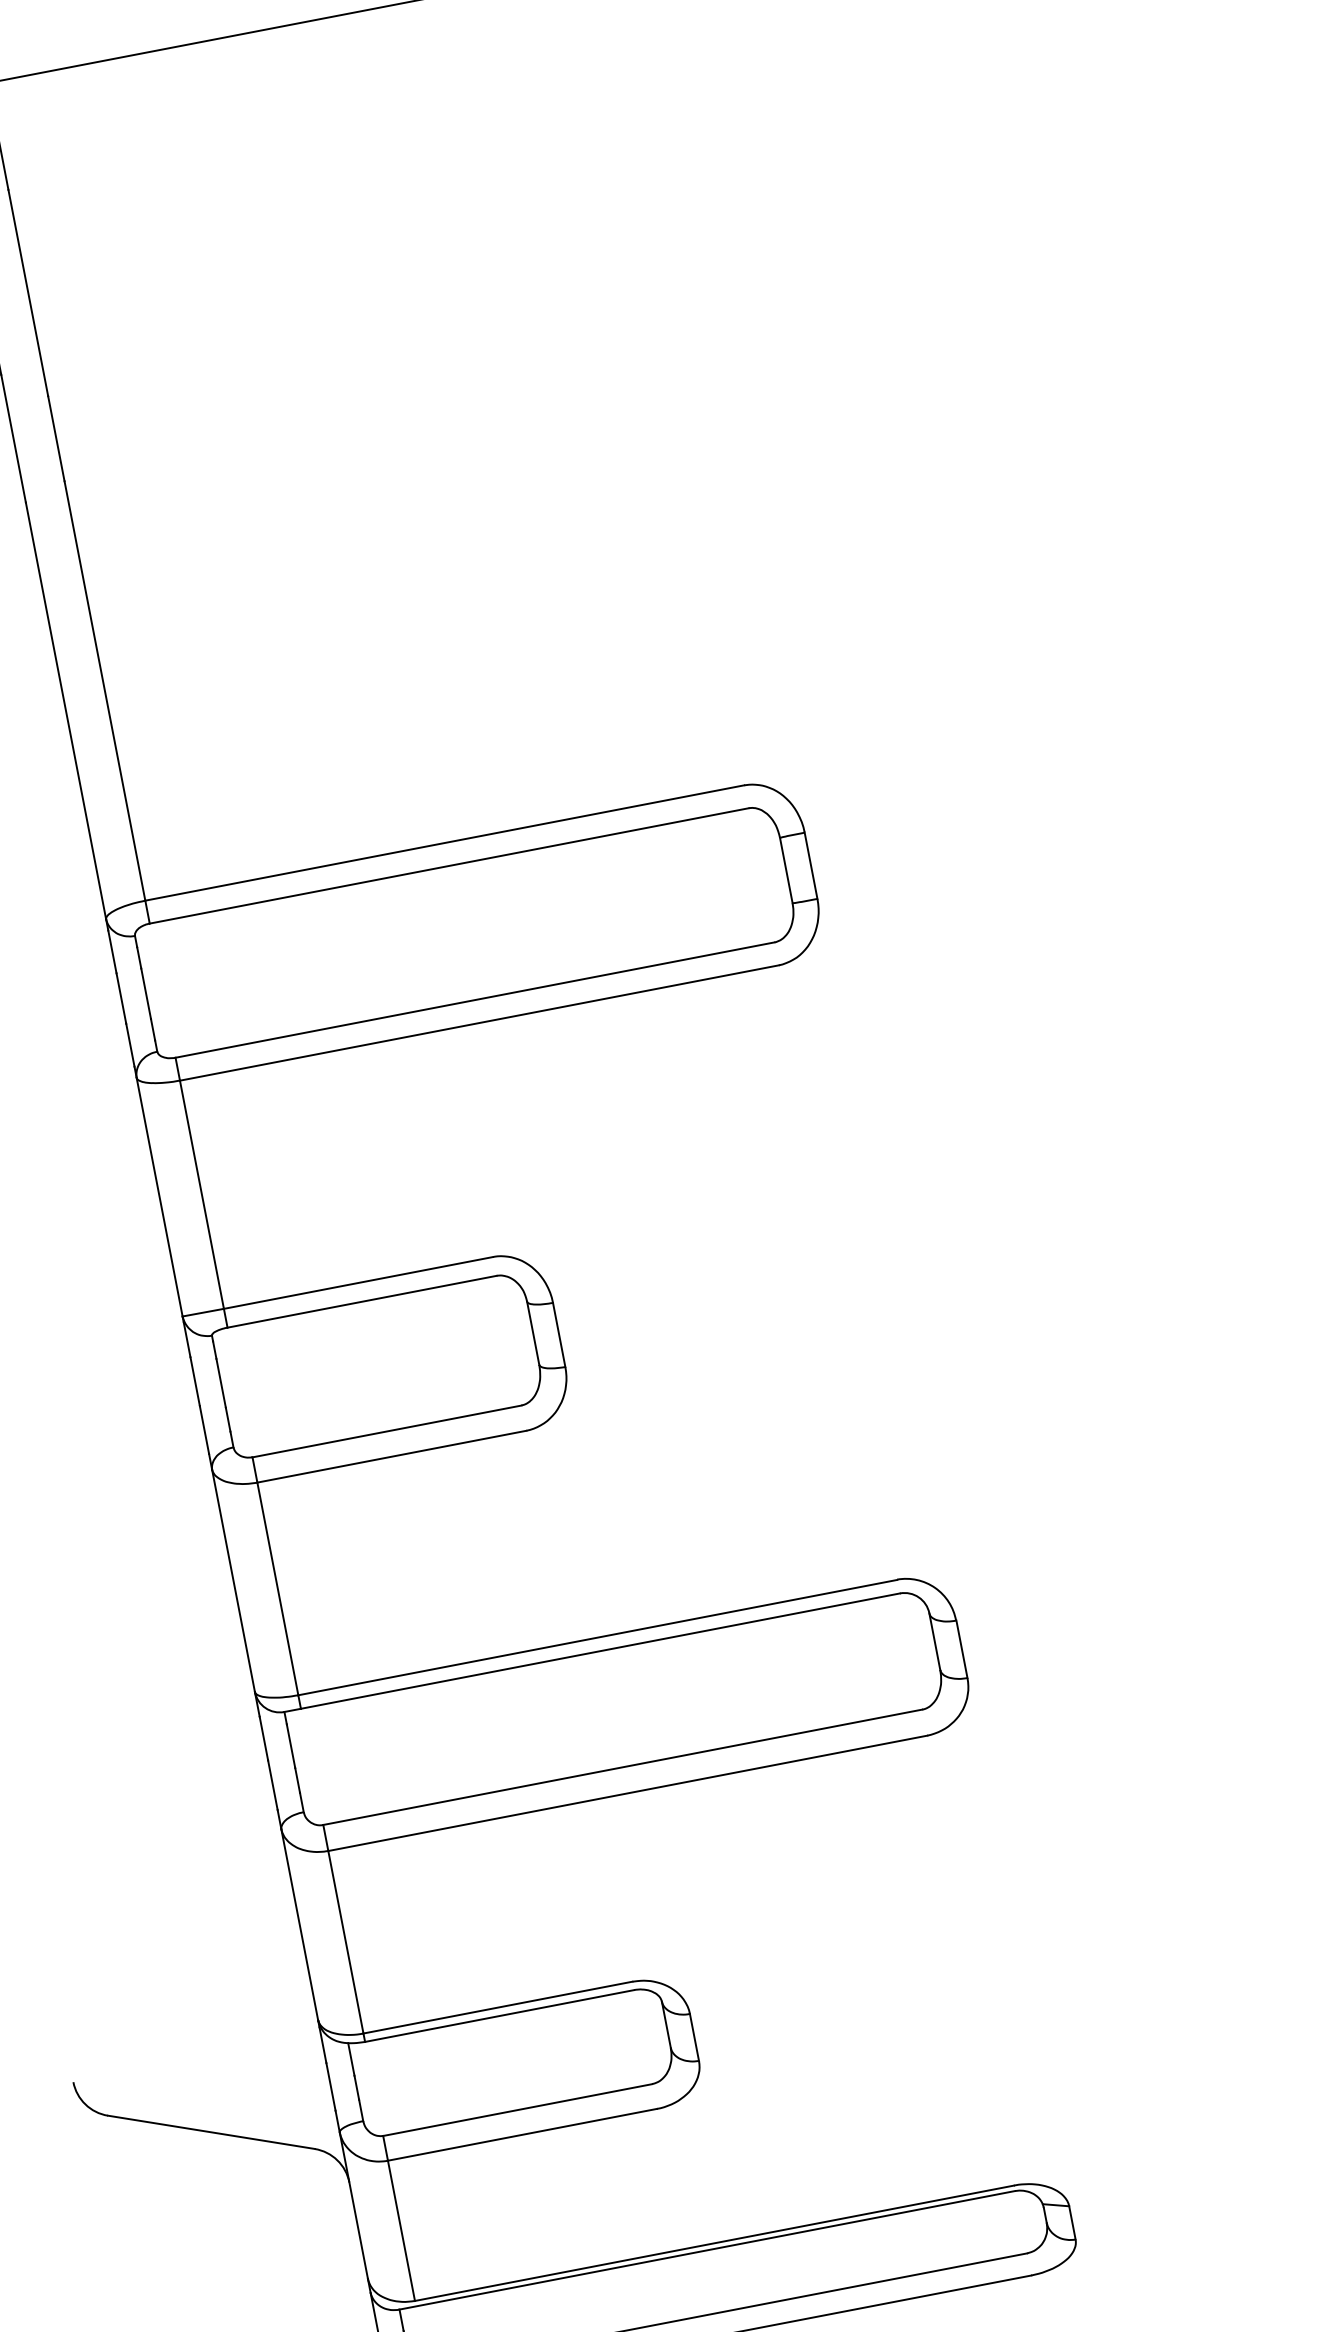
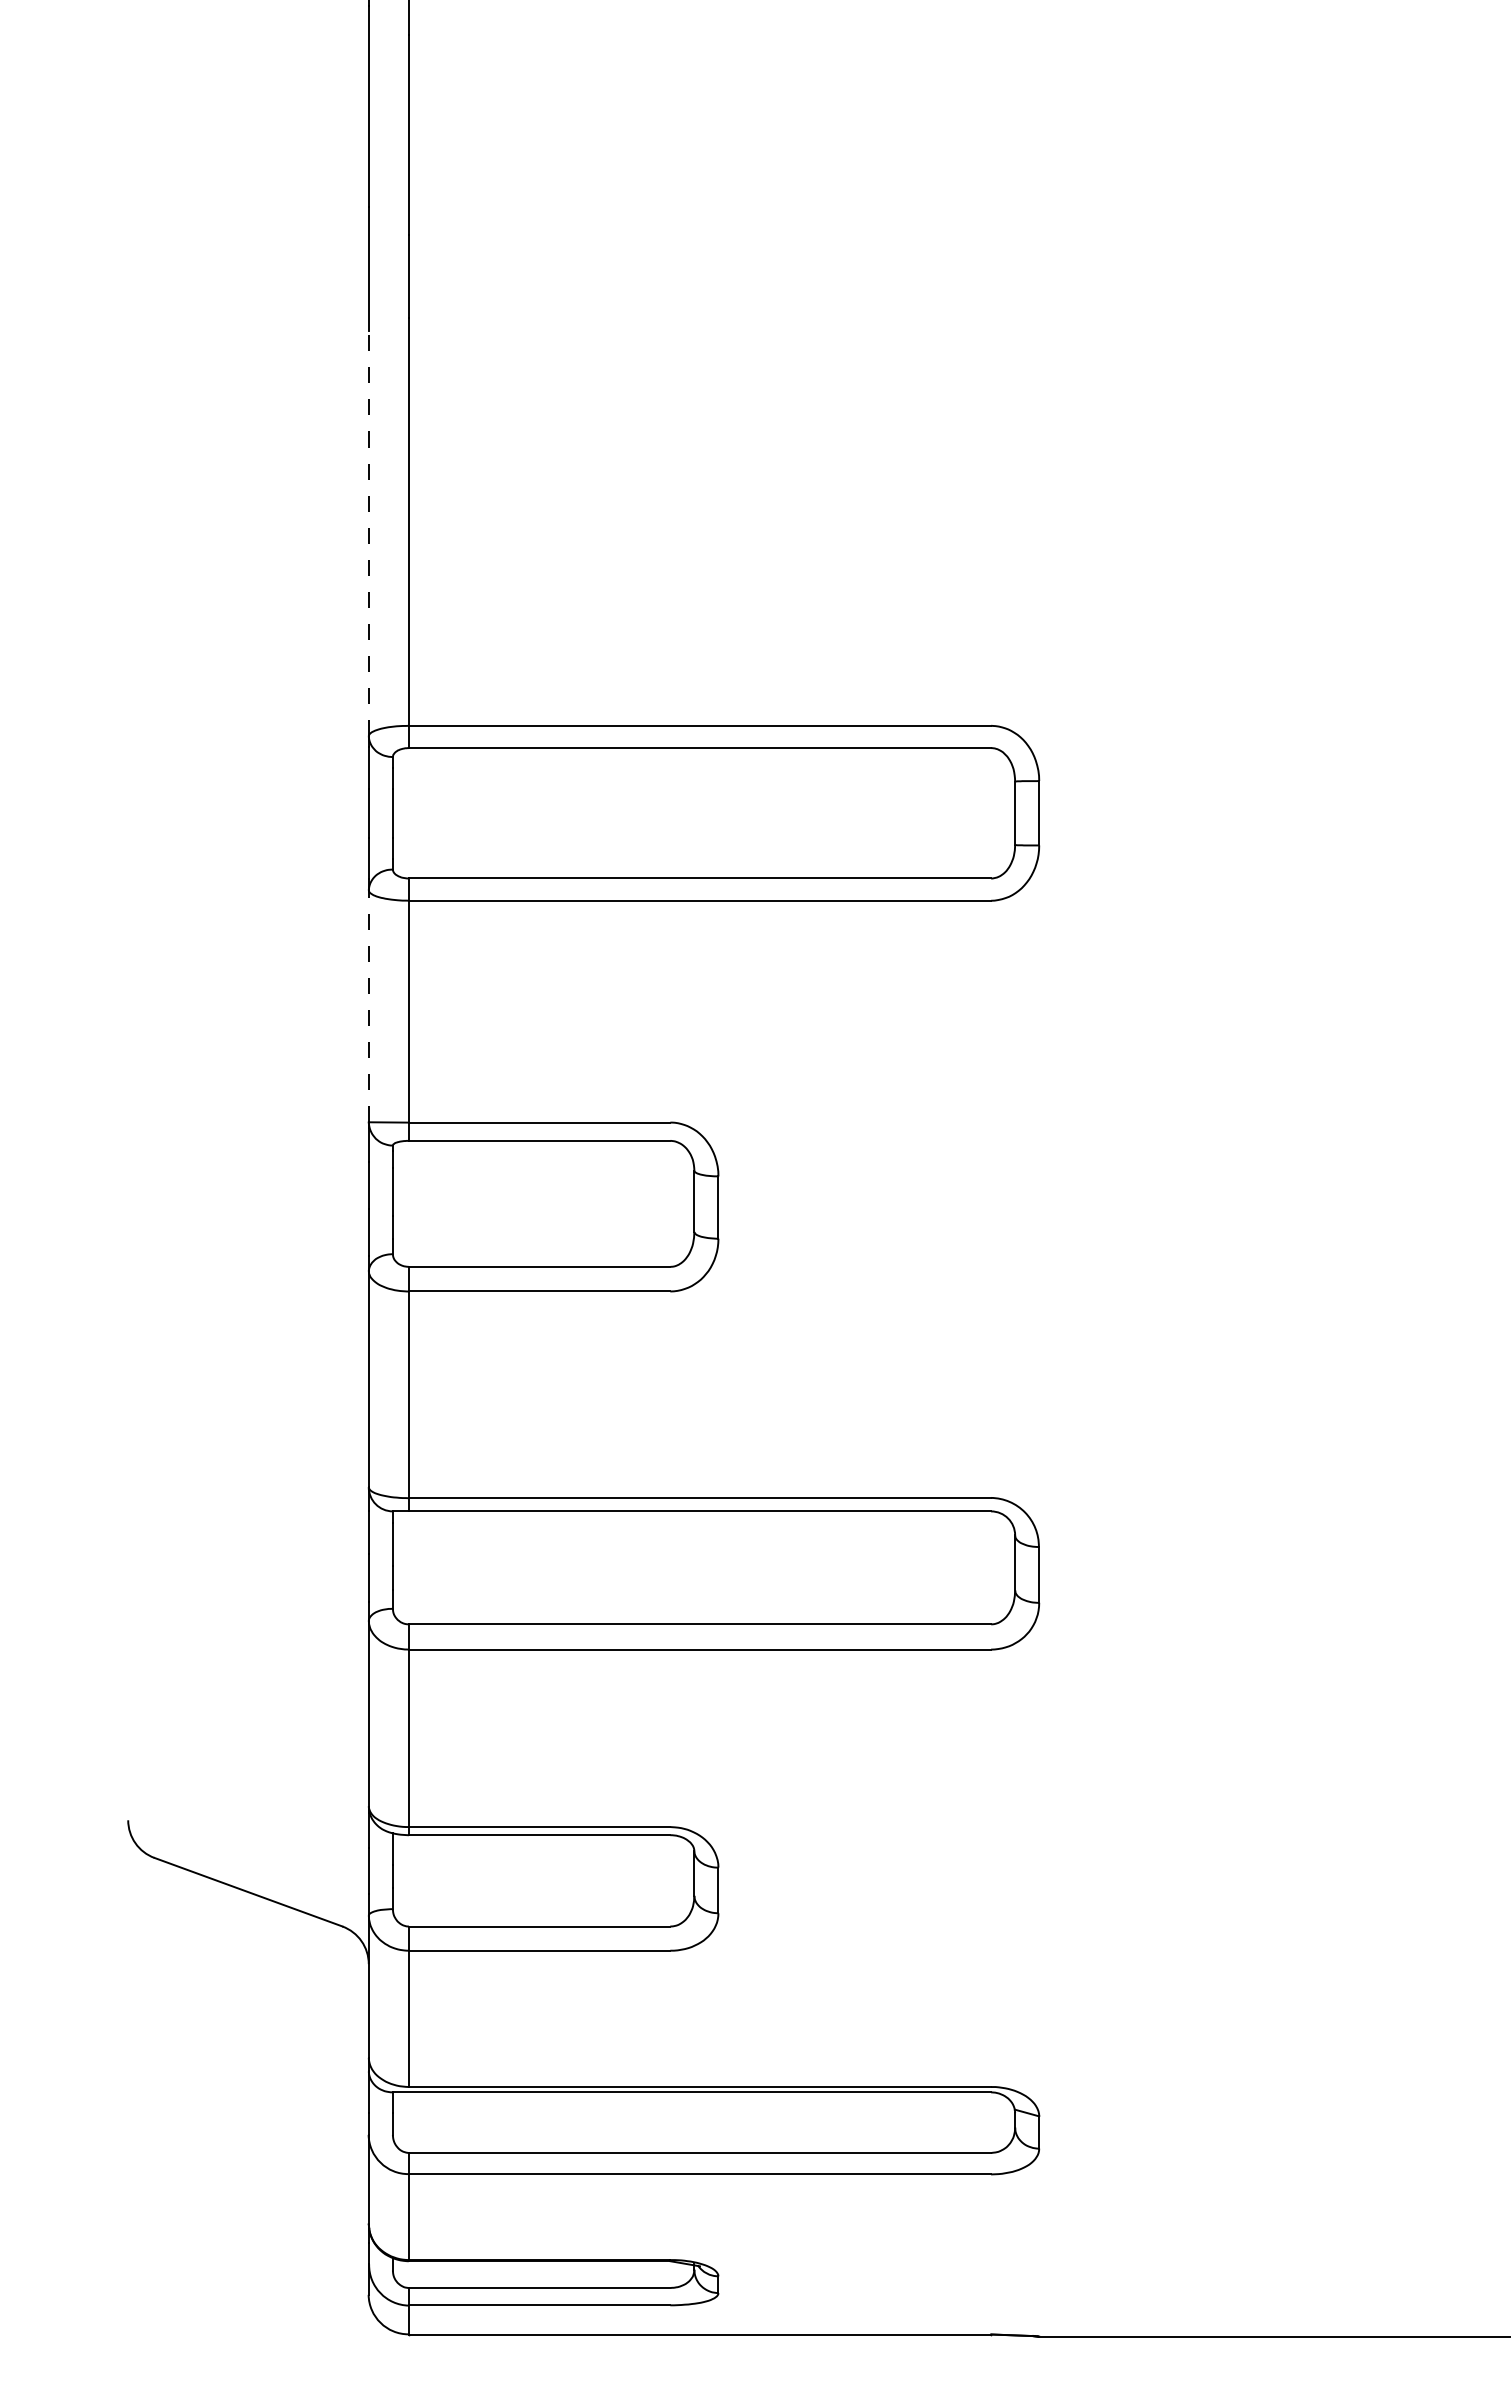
line: (65, 710) -> (368, 533), solid -> dashed
line: (159, 1197) -> (368, 1006), solid -> dashed

